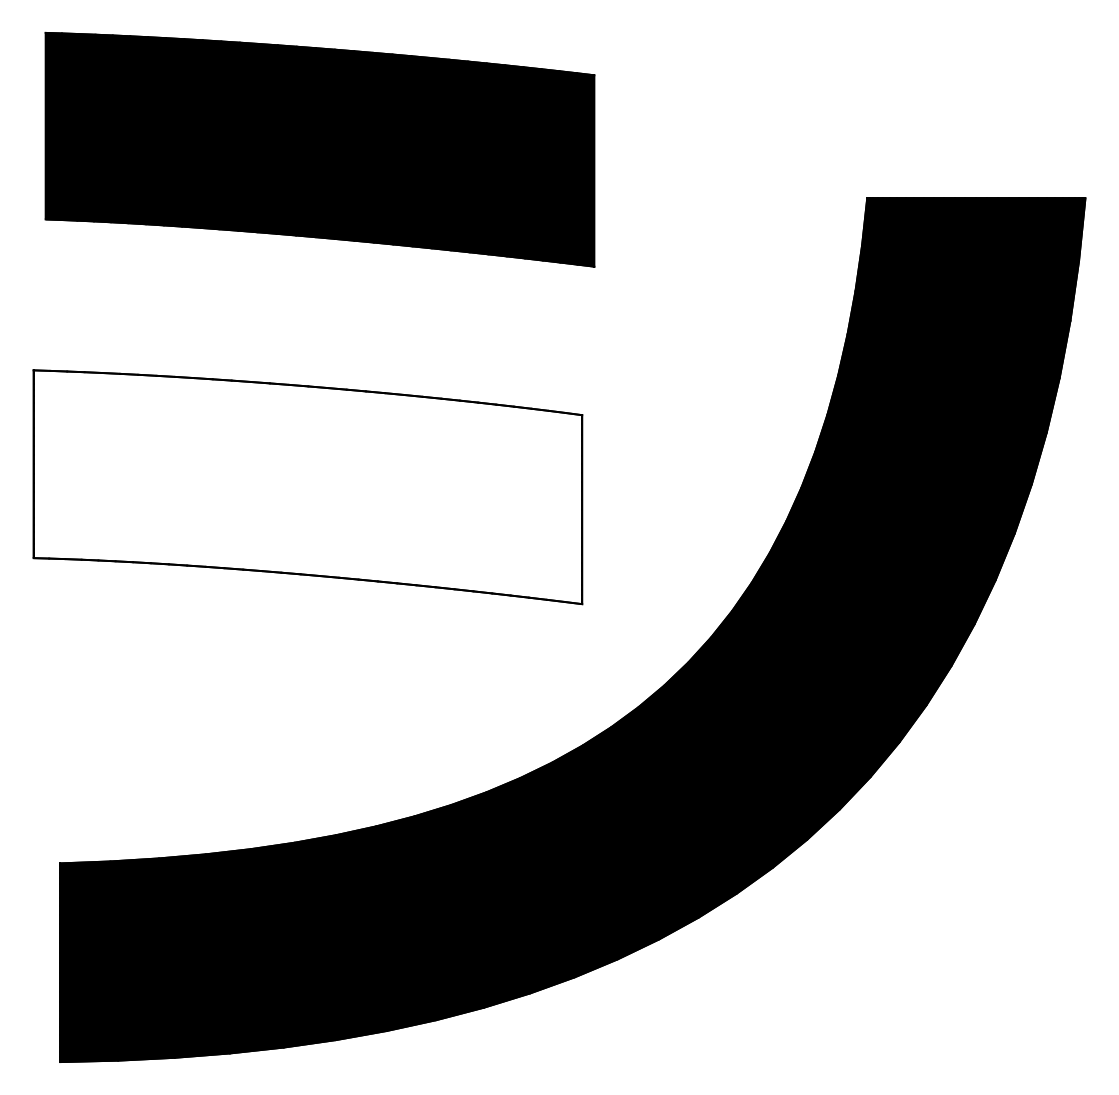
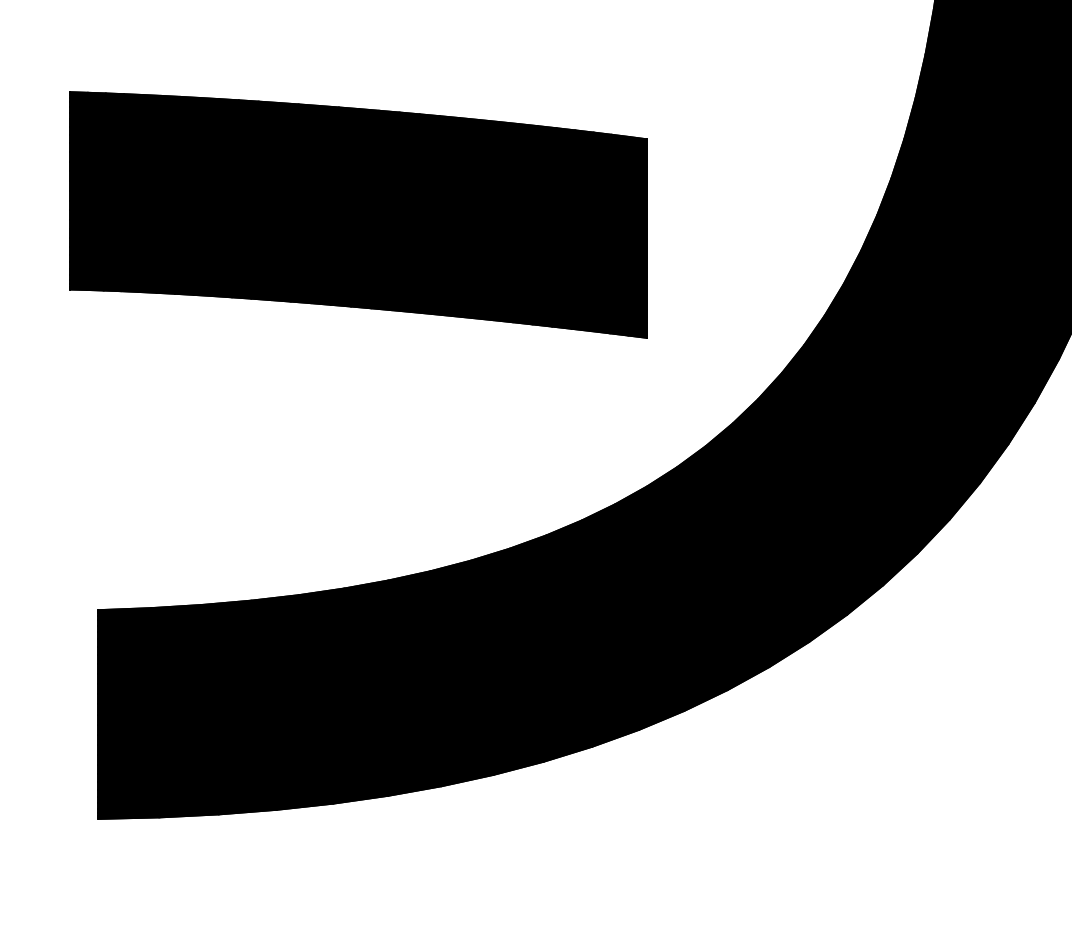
fill: (307, 487) -> (358, 215), added

